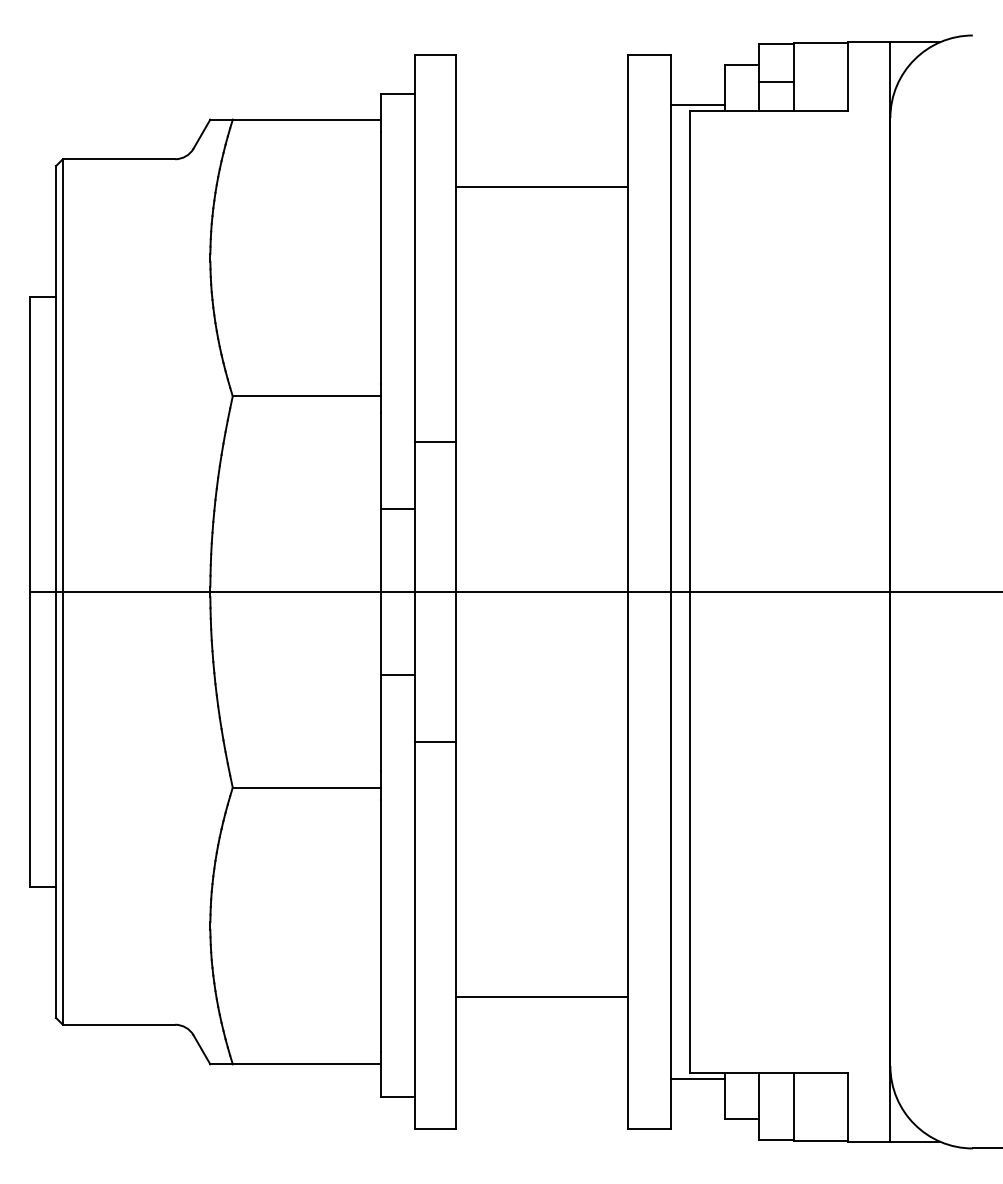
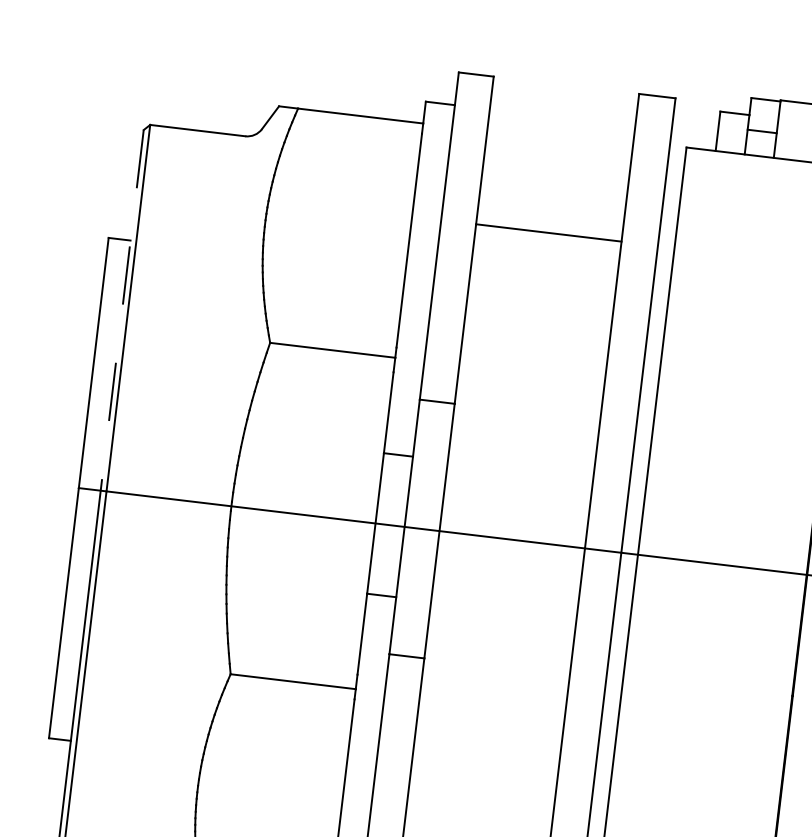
line: (697, 105) -> (693, 143), removed
line: (541, 186) -> (548, 232), moved
line: (56, 379) -> (122, 310), solid -> dashed

